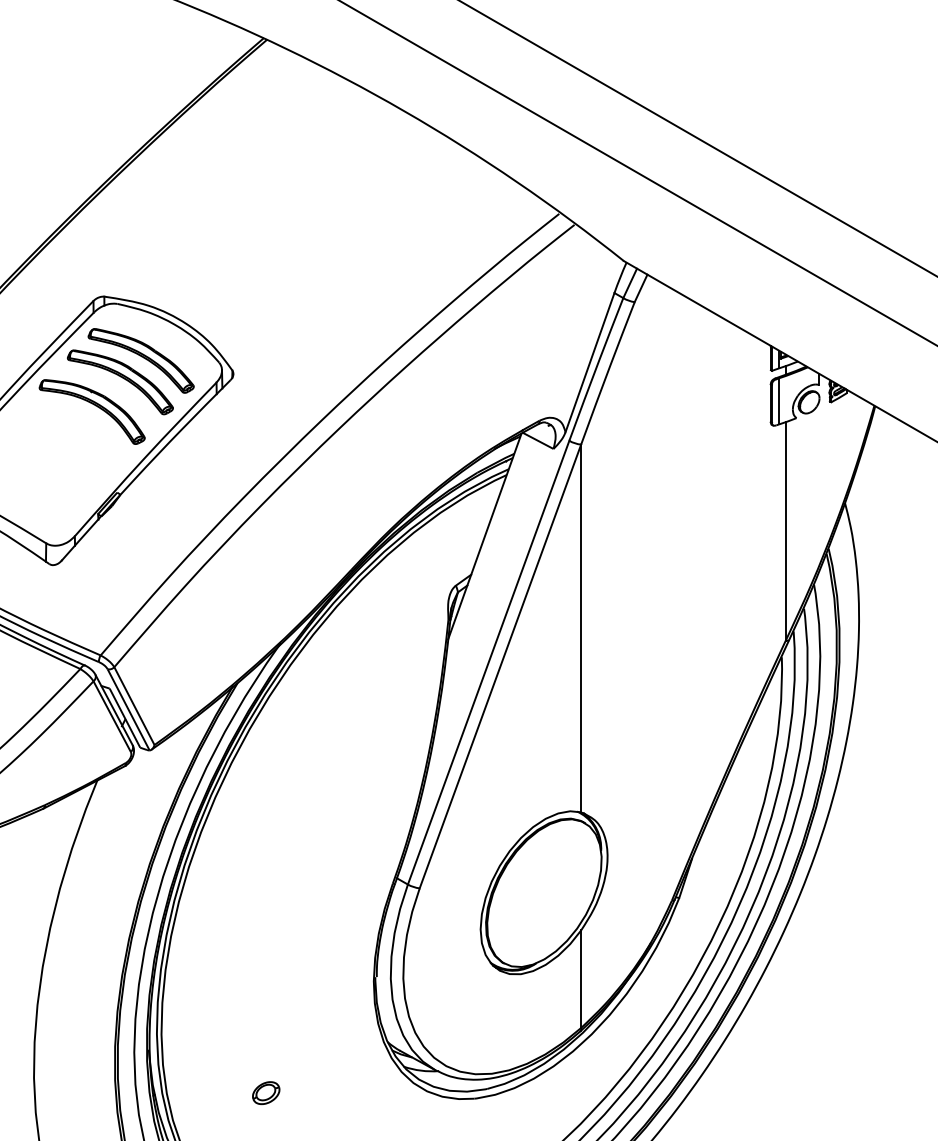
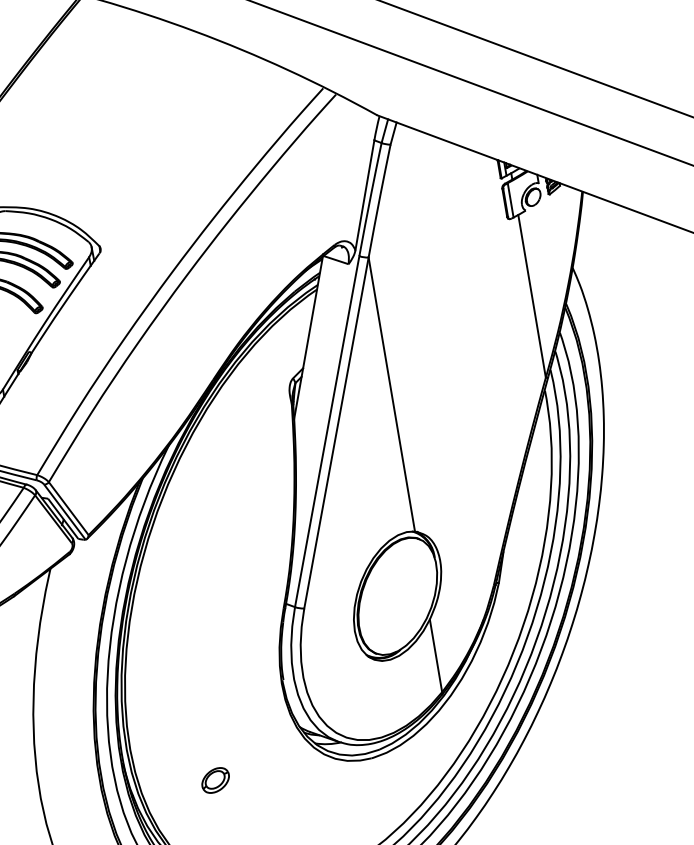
part: (266, 1092) -> (215, 779), size x1.4

